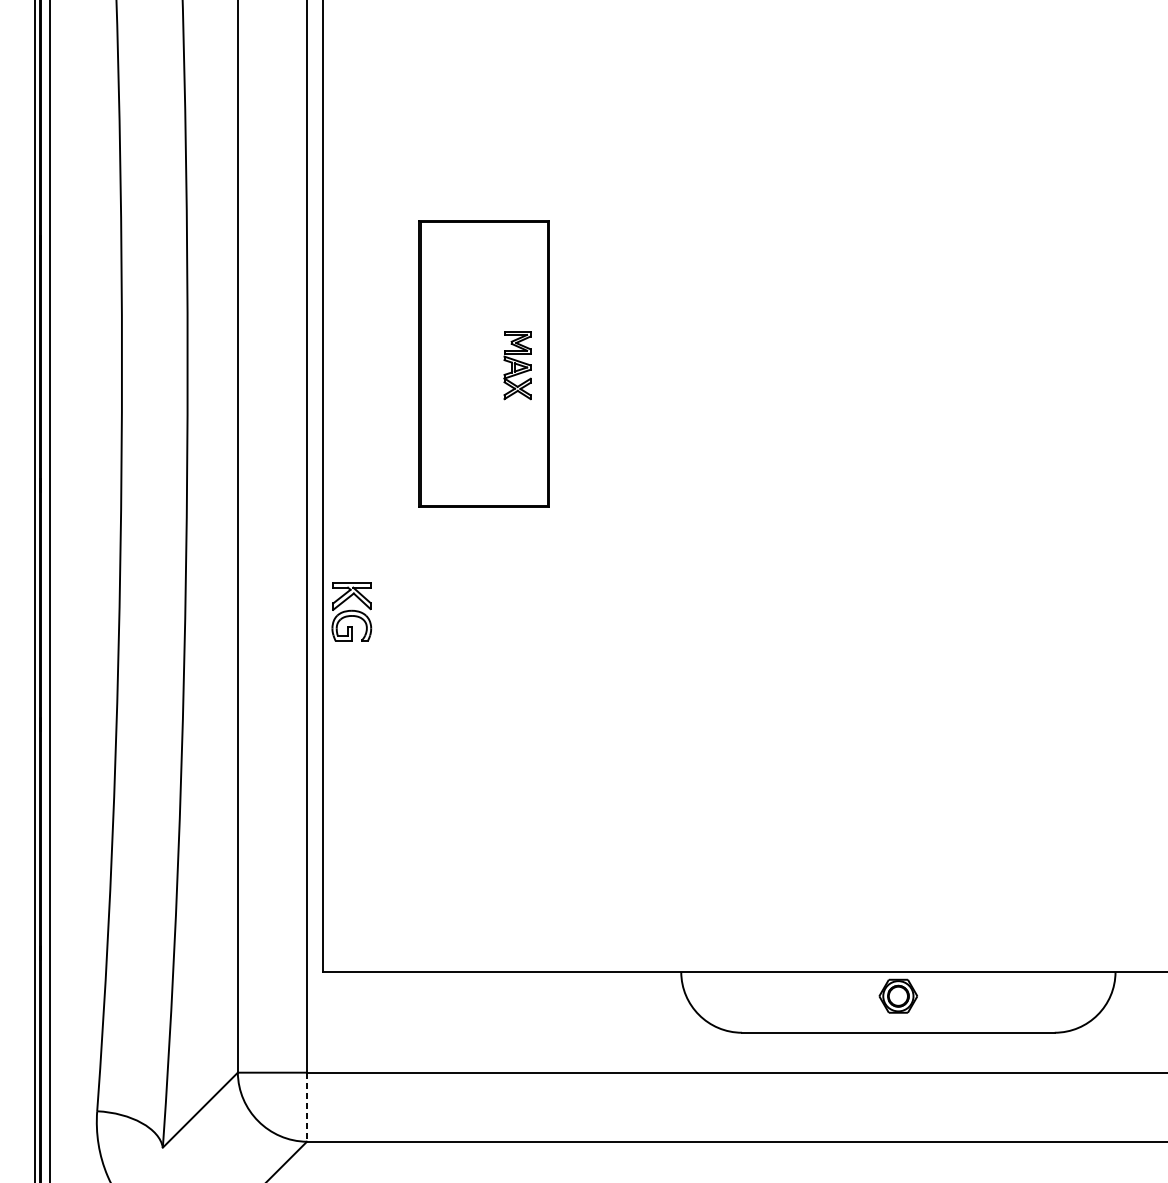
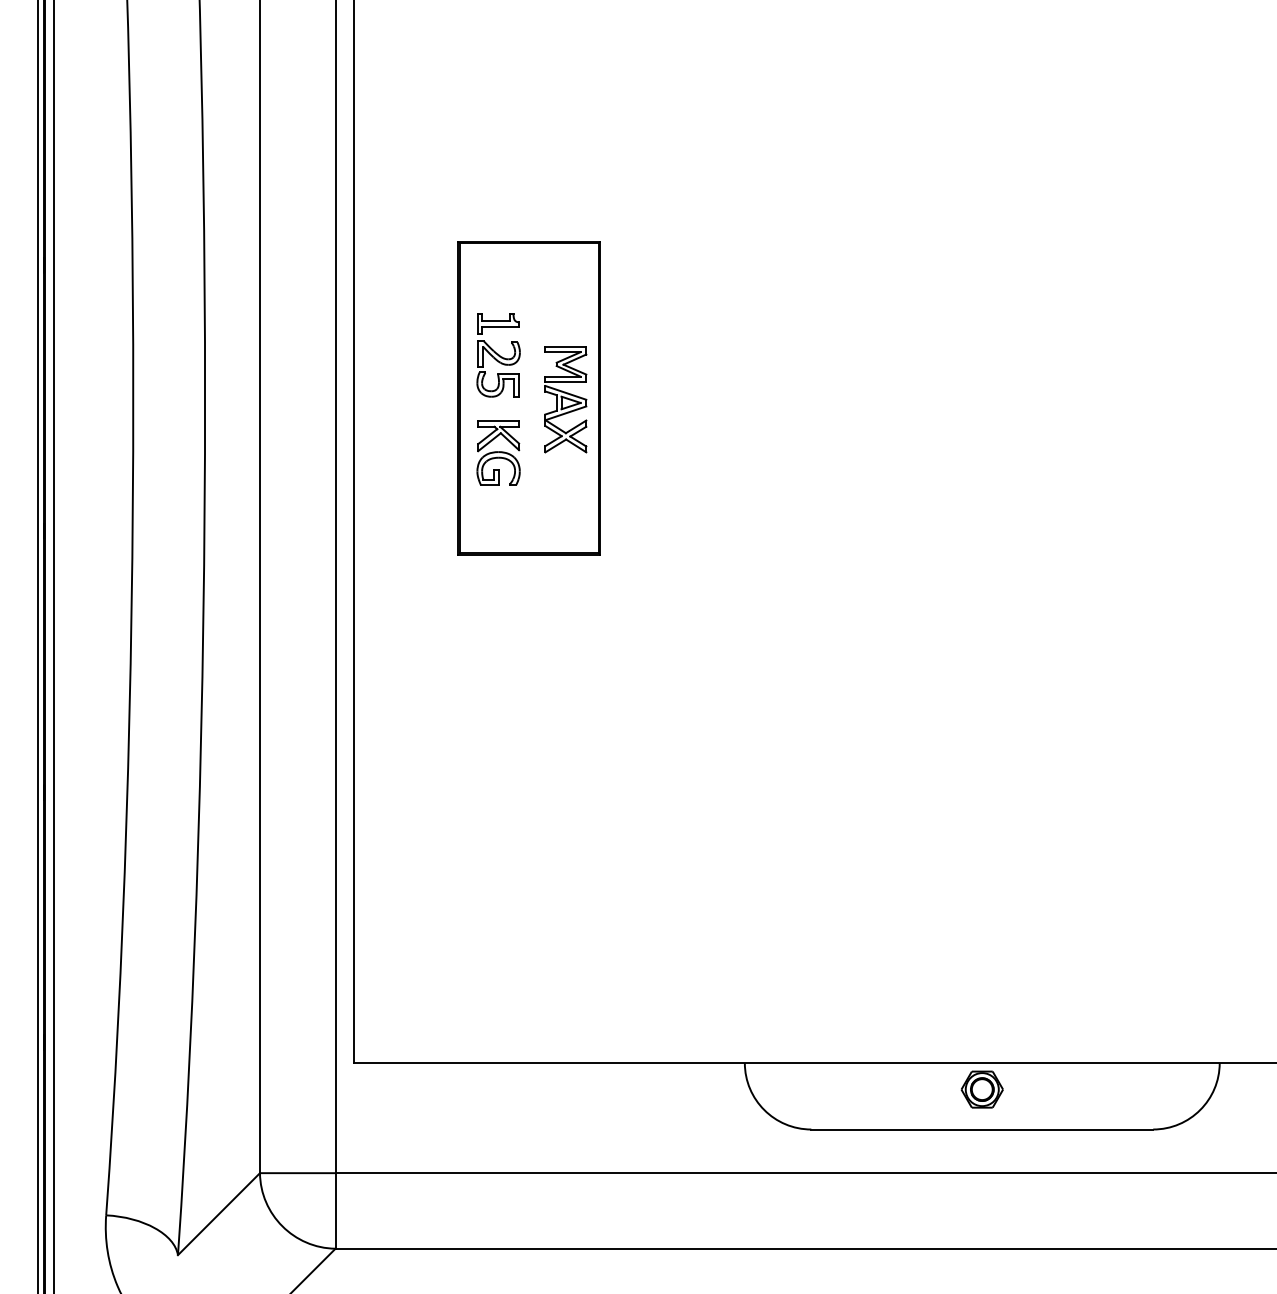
part: (455, 324) -> (498, 355), added
part: (517, 365) -> (565, 399), size x1.43
part: (351, 611) -> (498, 452), moved
line: (306, 1106) -> (335, 1210), dashed -> solid

